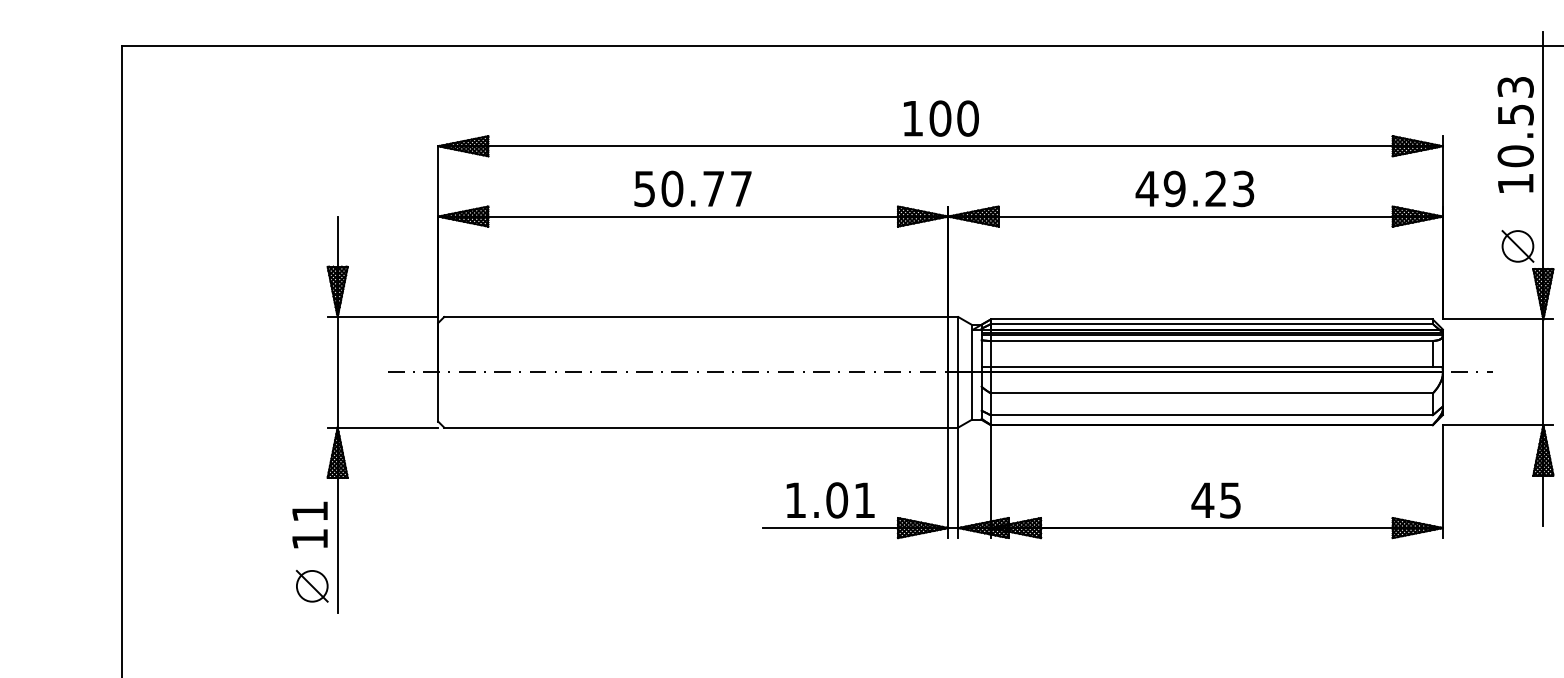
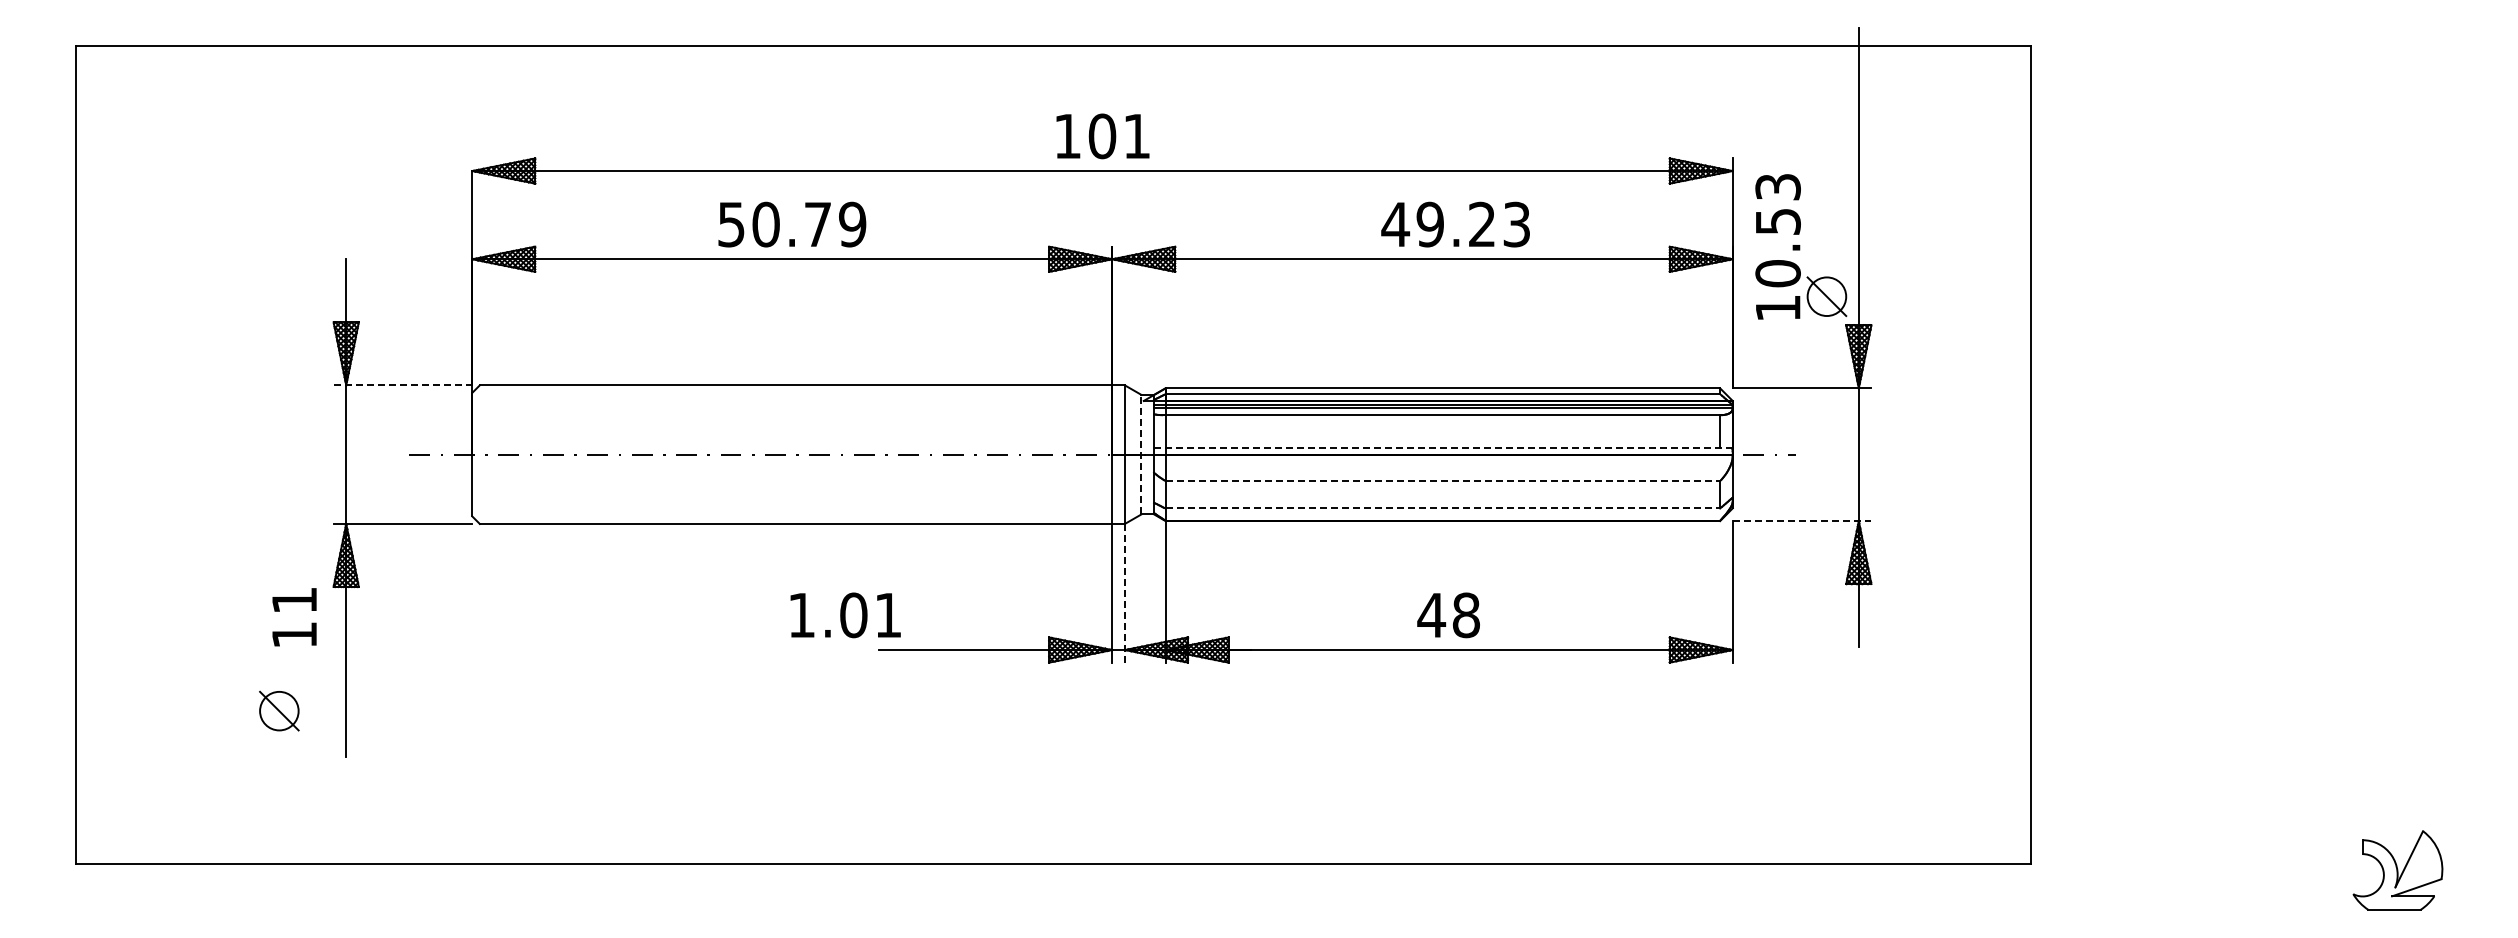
text: (967, 118) -> (1136, 136), 100 -> 101
text: (1515, 134) -> (1777, 246), moved
text: (741, 188) -> (852, 224), 50.77 -> 50.79
text: (1194, 188) -> (1455, 224), moved
line: (383, 317) -> (403, 385), solid -> dashed
line: (1212, 366) -> (1443, 447), solid -> dashed
line: (971, 372) -> (1141, 454), solid -> dashed
line: (1212, 393) -> (1443, 481), solid -> dashed
line: (1212, 415) -> (1443, 508), solid -> dashed
line: (1498, 425) -> (1802, 521), solid -> dashed
line: (958, 482) -> (1124, 592), solid -> dashed
text: (830, 500) -> (845, 615), moved
text: (1229, 500) -> (1465, 615), 45 -> 48
text: (310, 525) -> (294, 617), moved
part: (312, 585) -> (279, 710), moved

